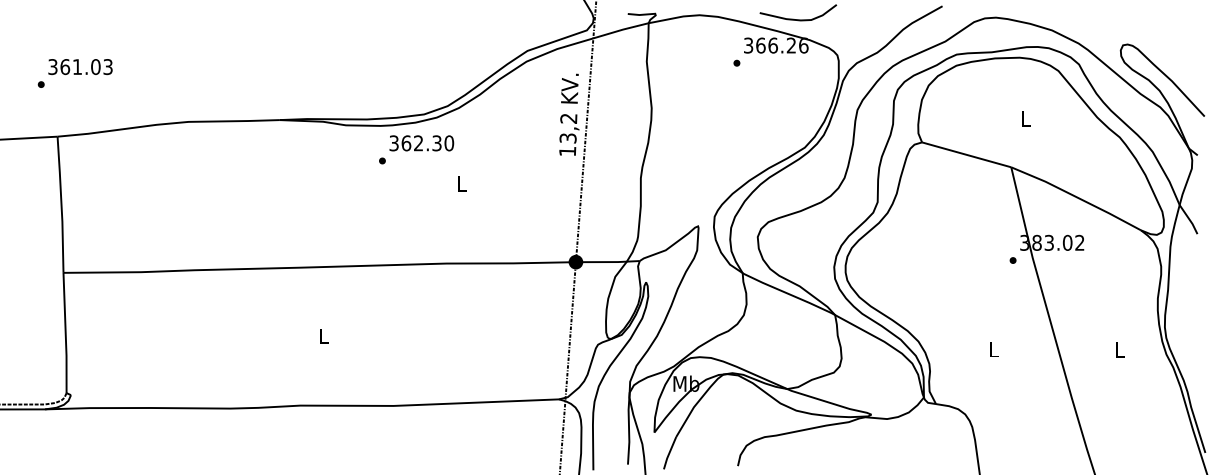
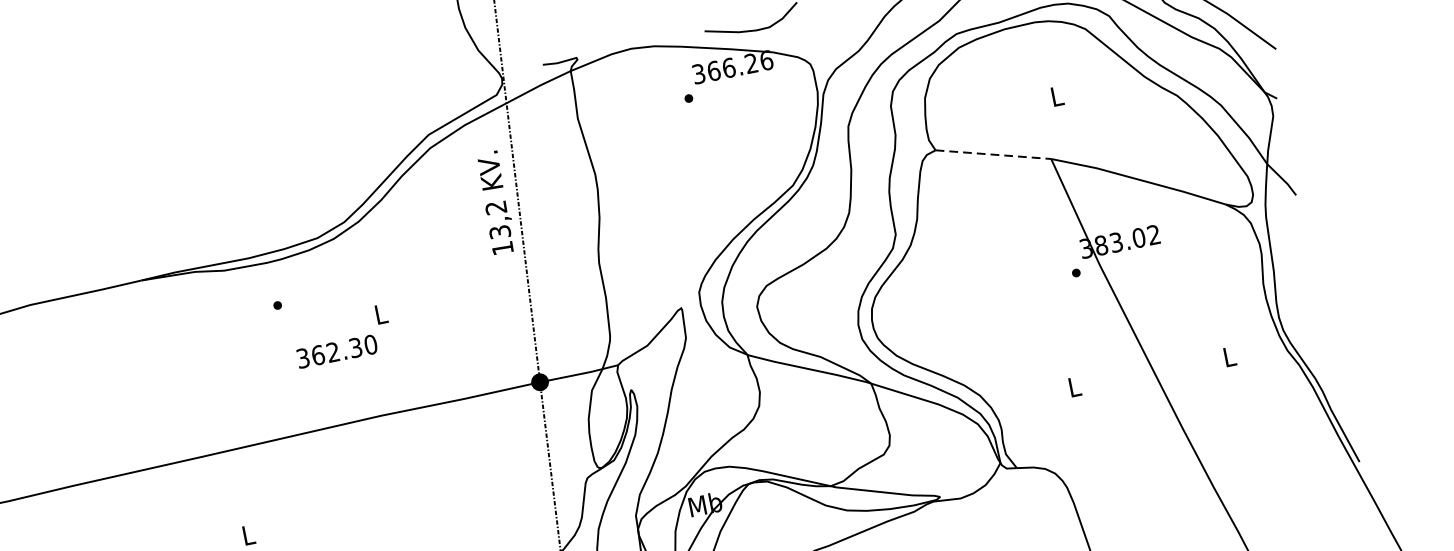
text: (421, 143) -> (336, 351), moved
line: (967, 154) -> (994, 154), solid -> dashed

